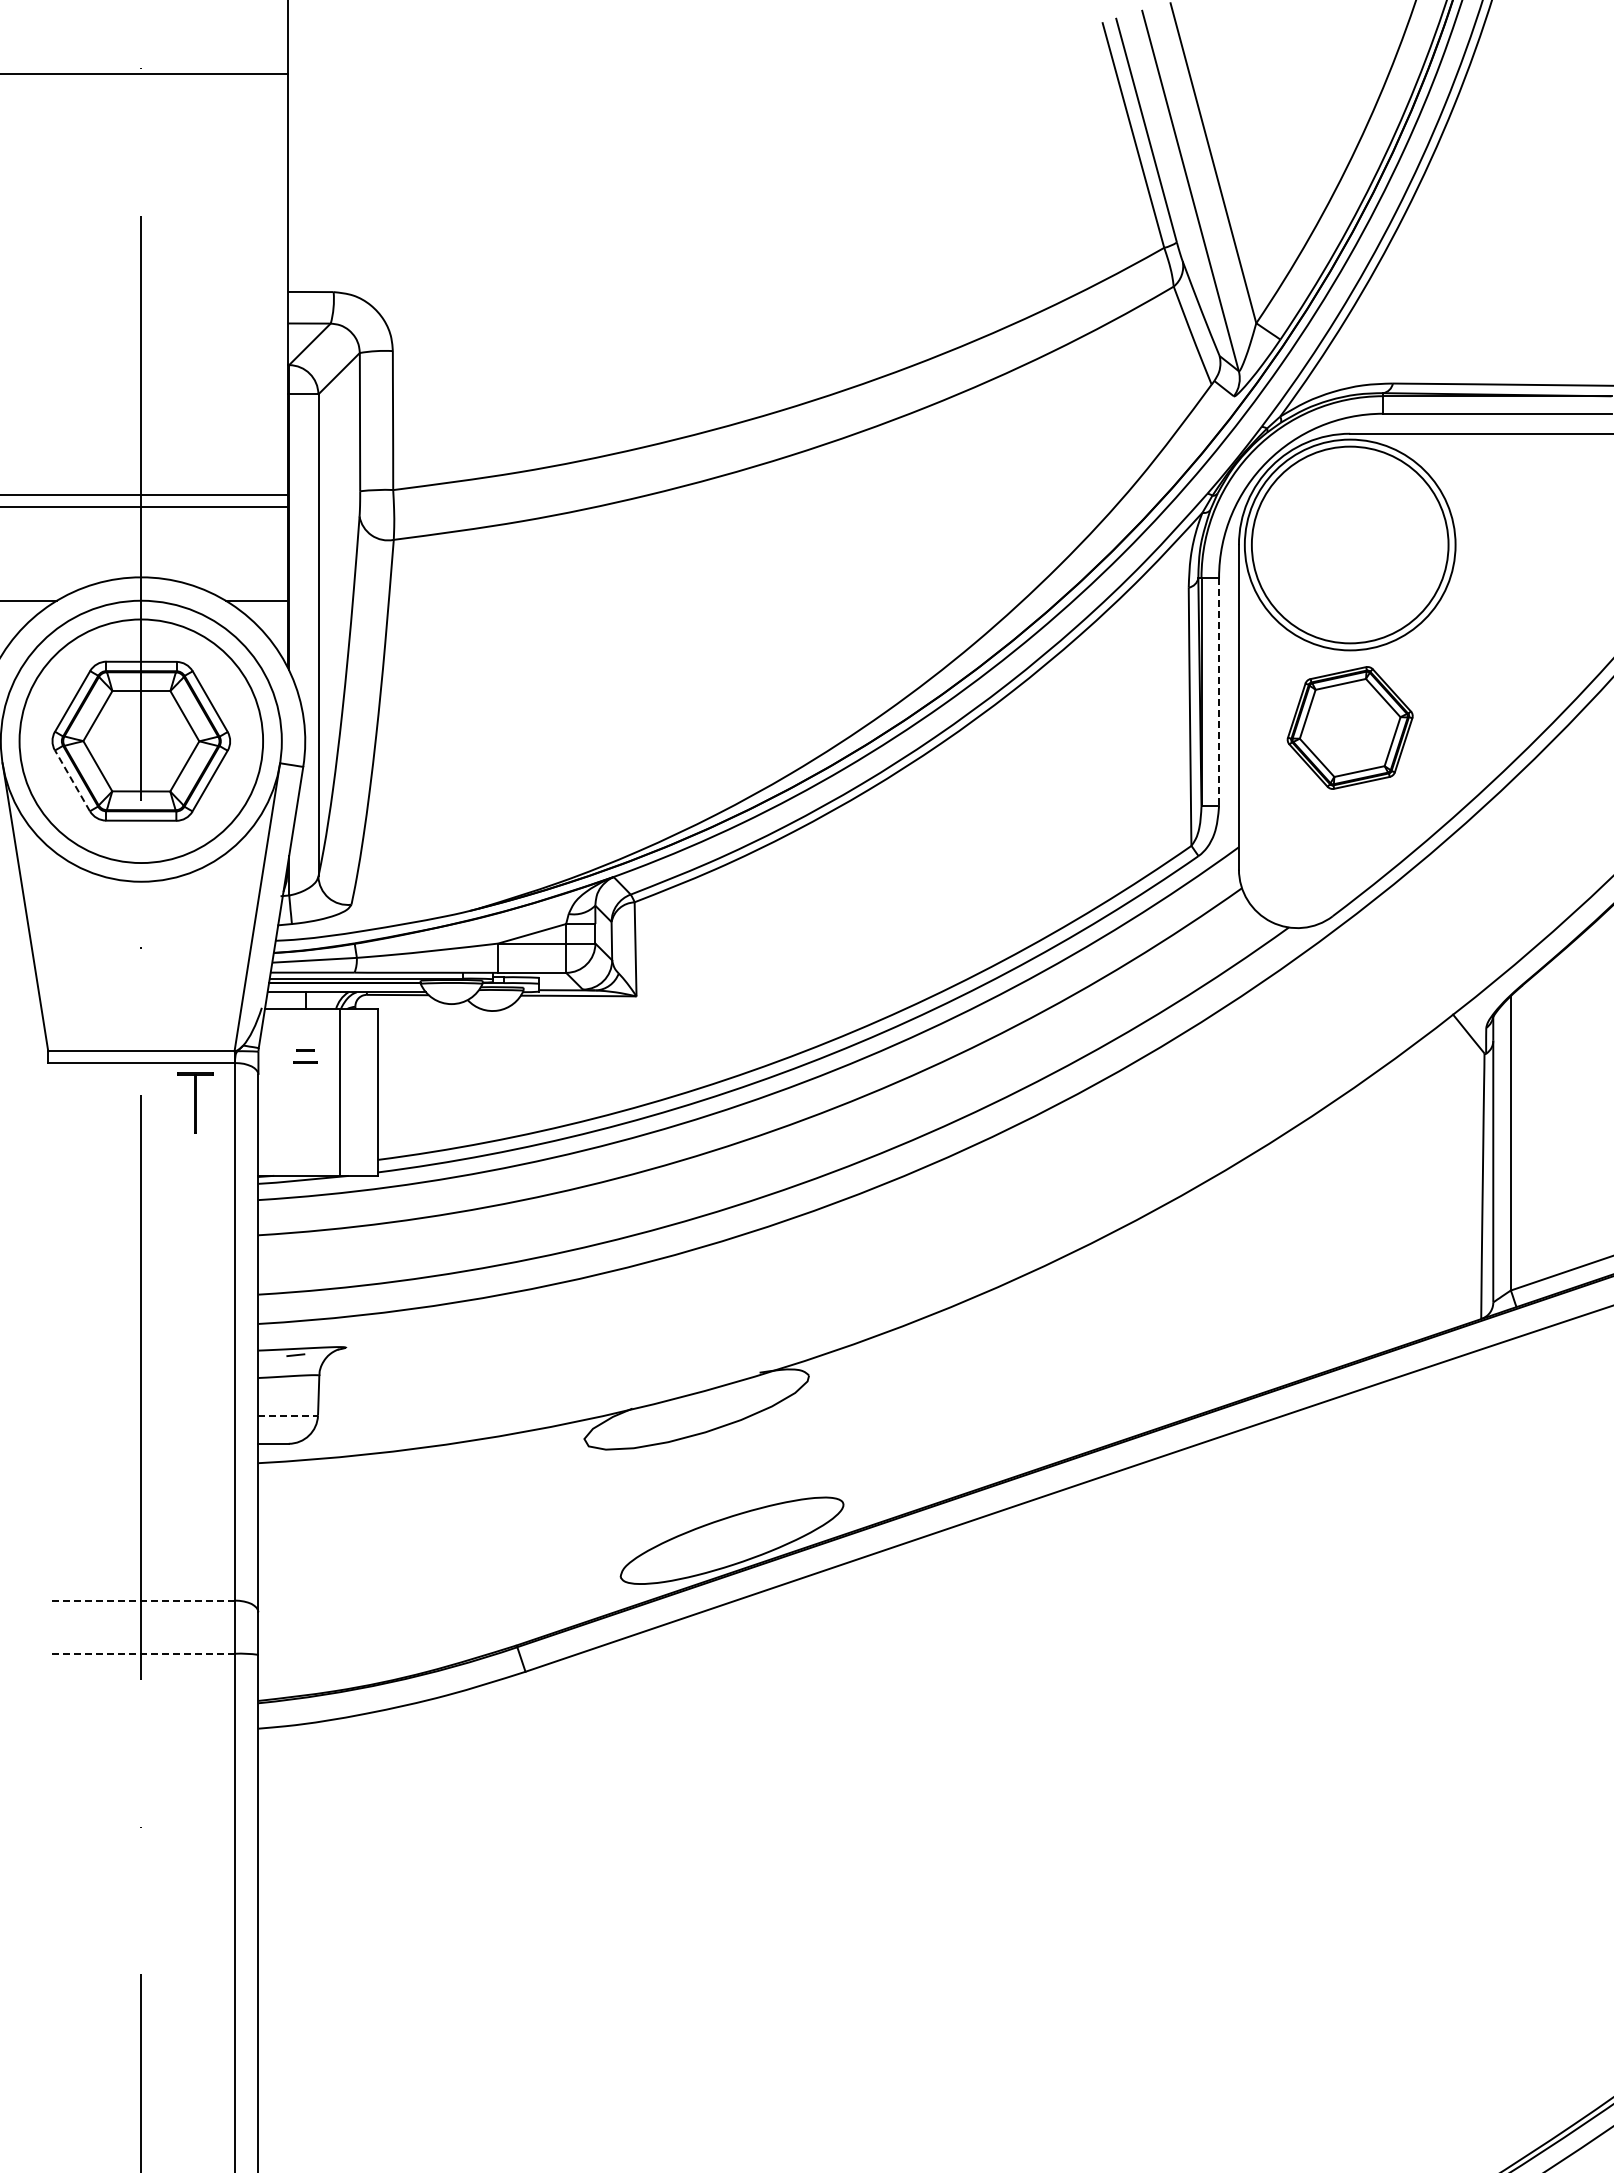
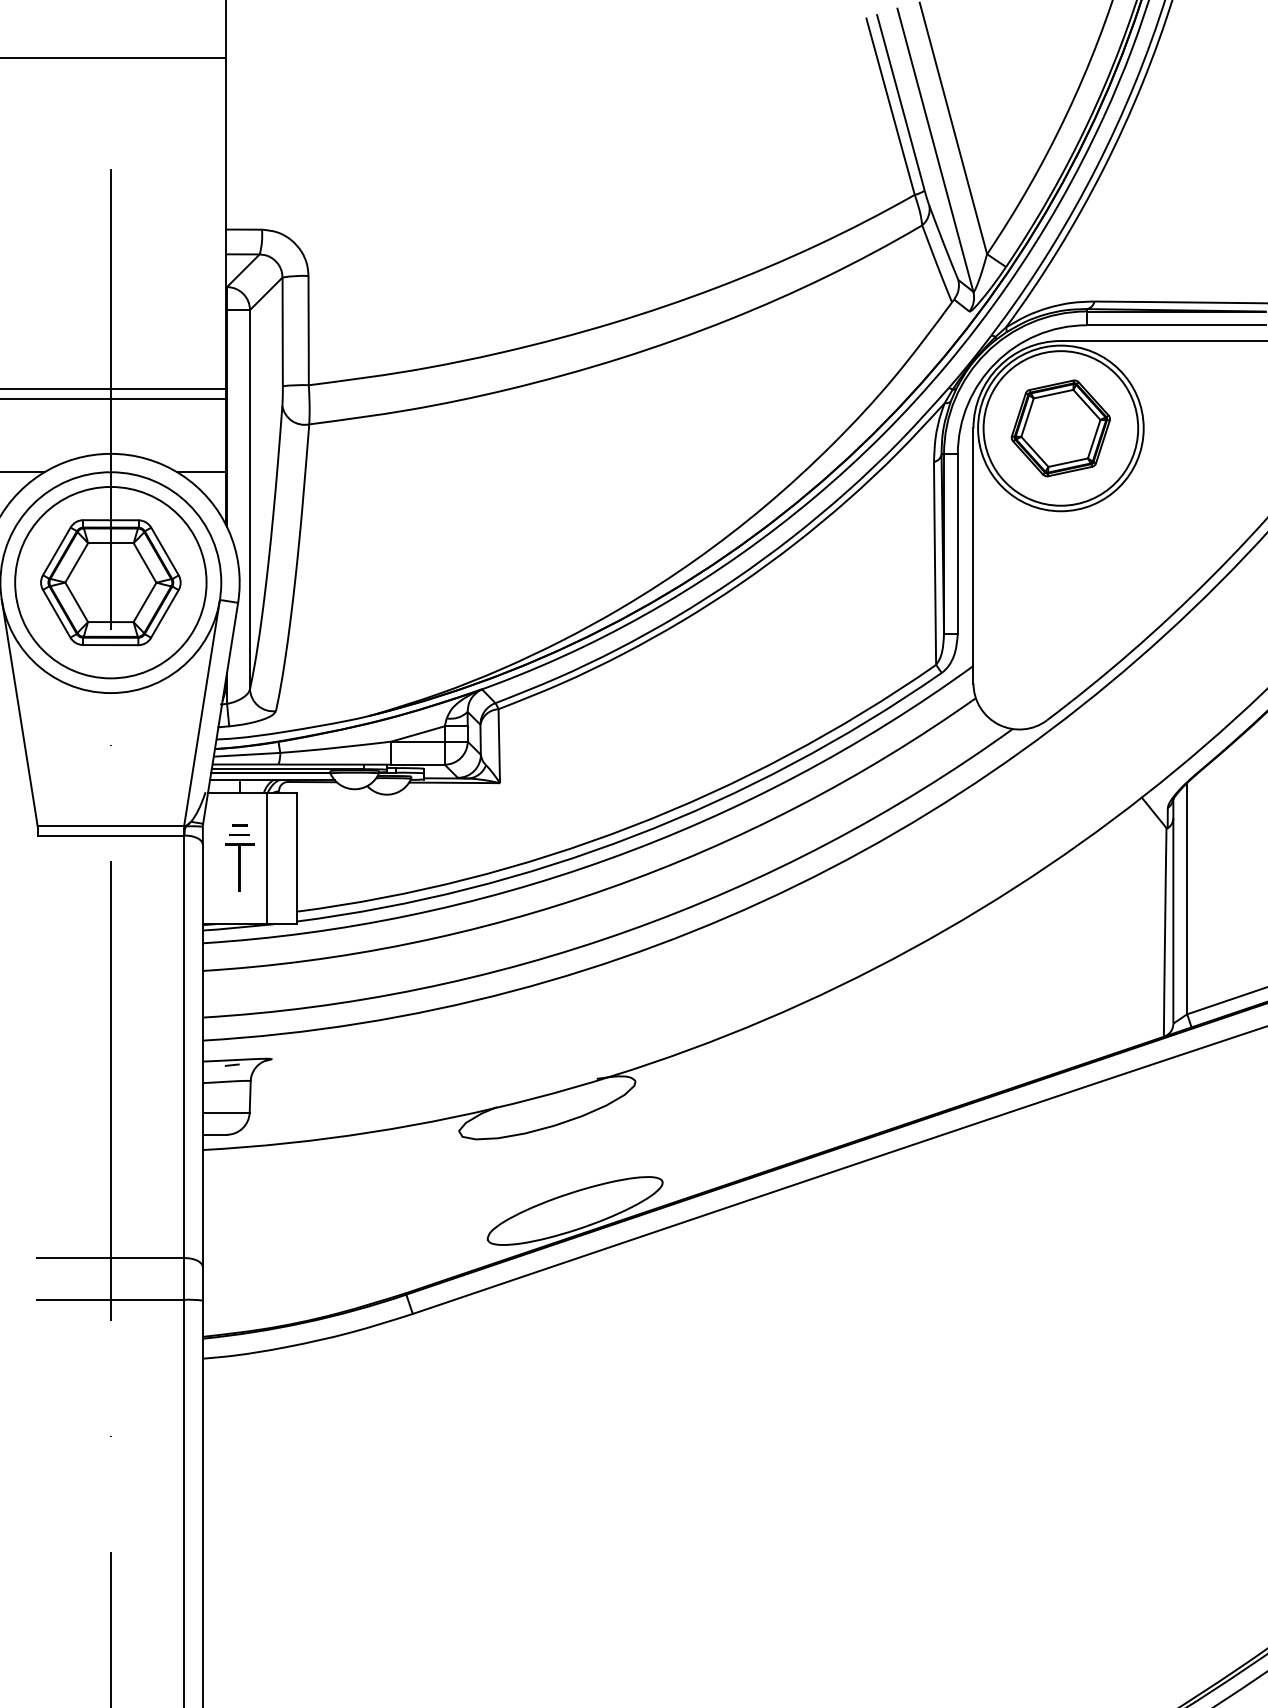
line: (1219, 692) -> (958, 544), dashed -> solid
part: (1349, 727) -> (1060, 428), moved
line: (72, 780) -> (56, 613), dashed -> solid
part: (195, 1102) -> (239, 866), moved
line: (288, 1415) -> (226, 1112), dashed -> solid
line: (141, 1600) -> (110, 1257), dashed -> solid
line: (141, 1653) -> (110, 1299), dashed -> solid

